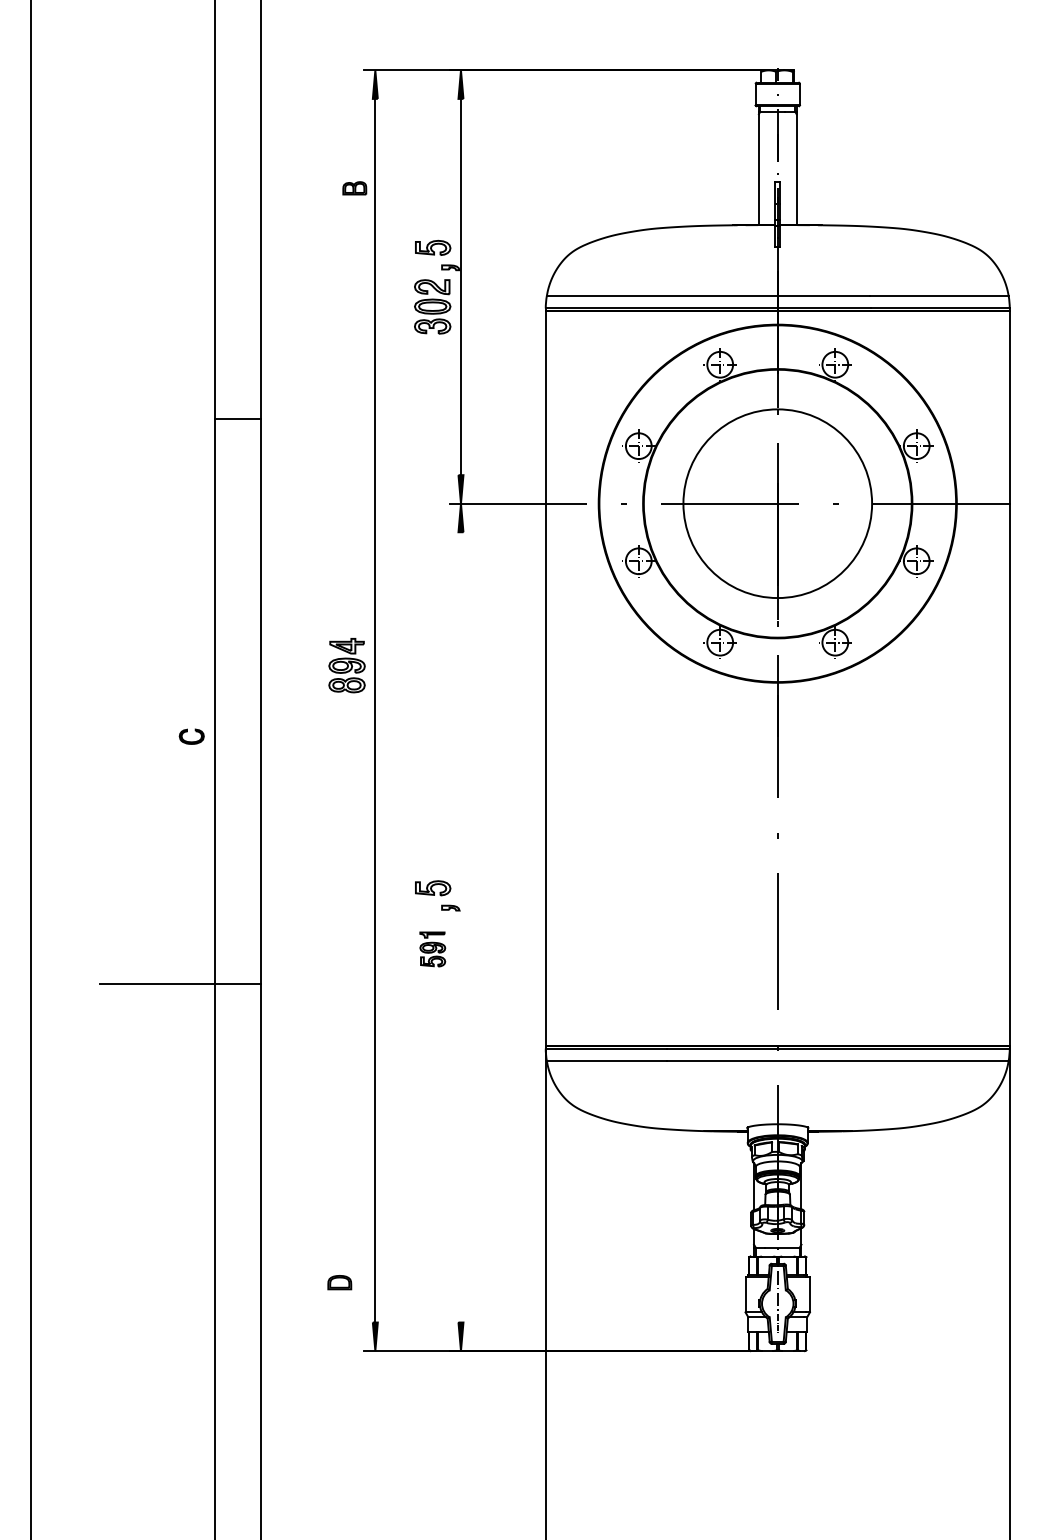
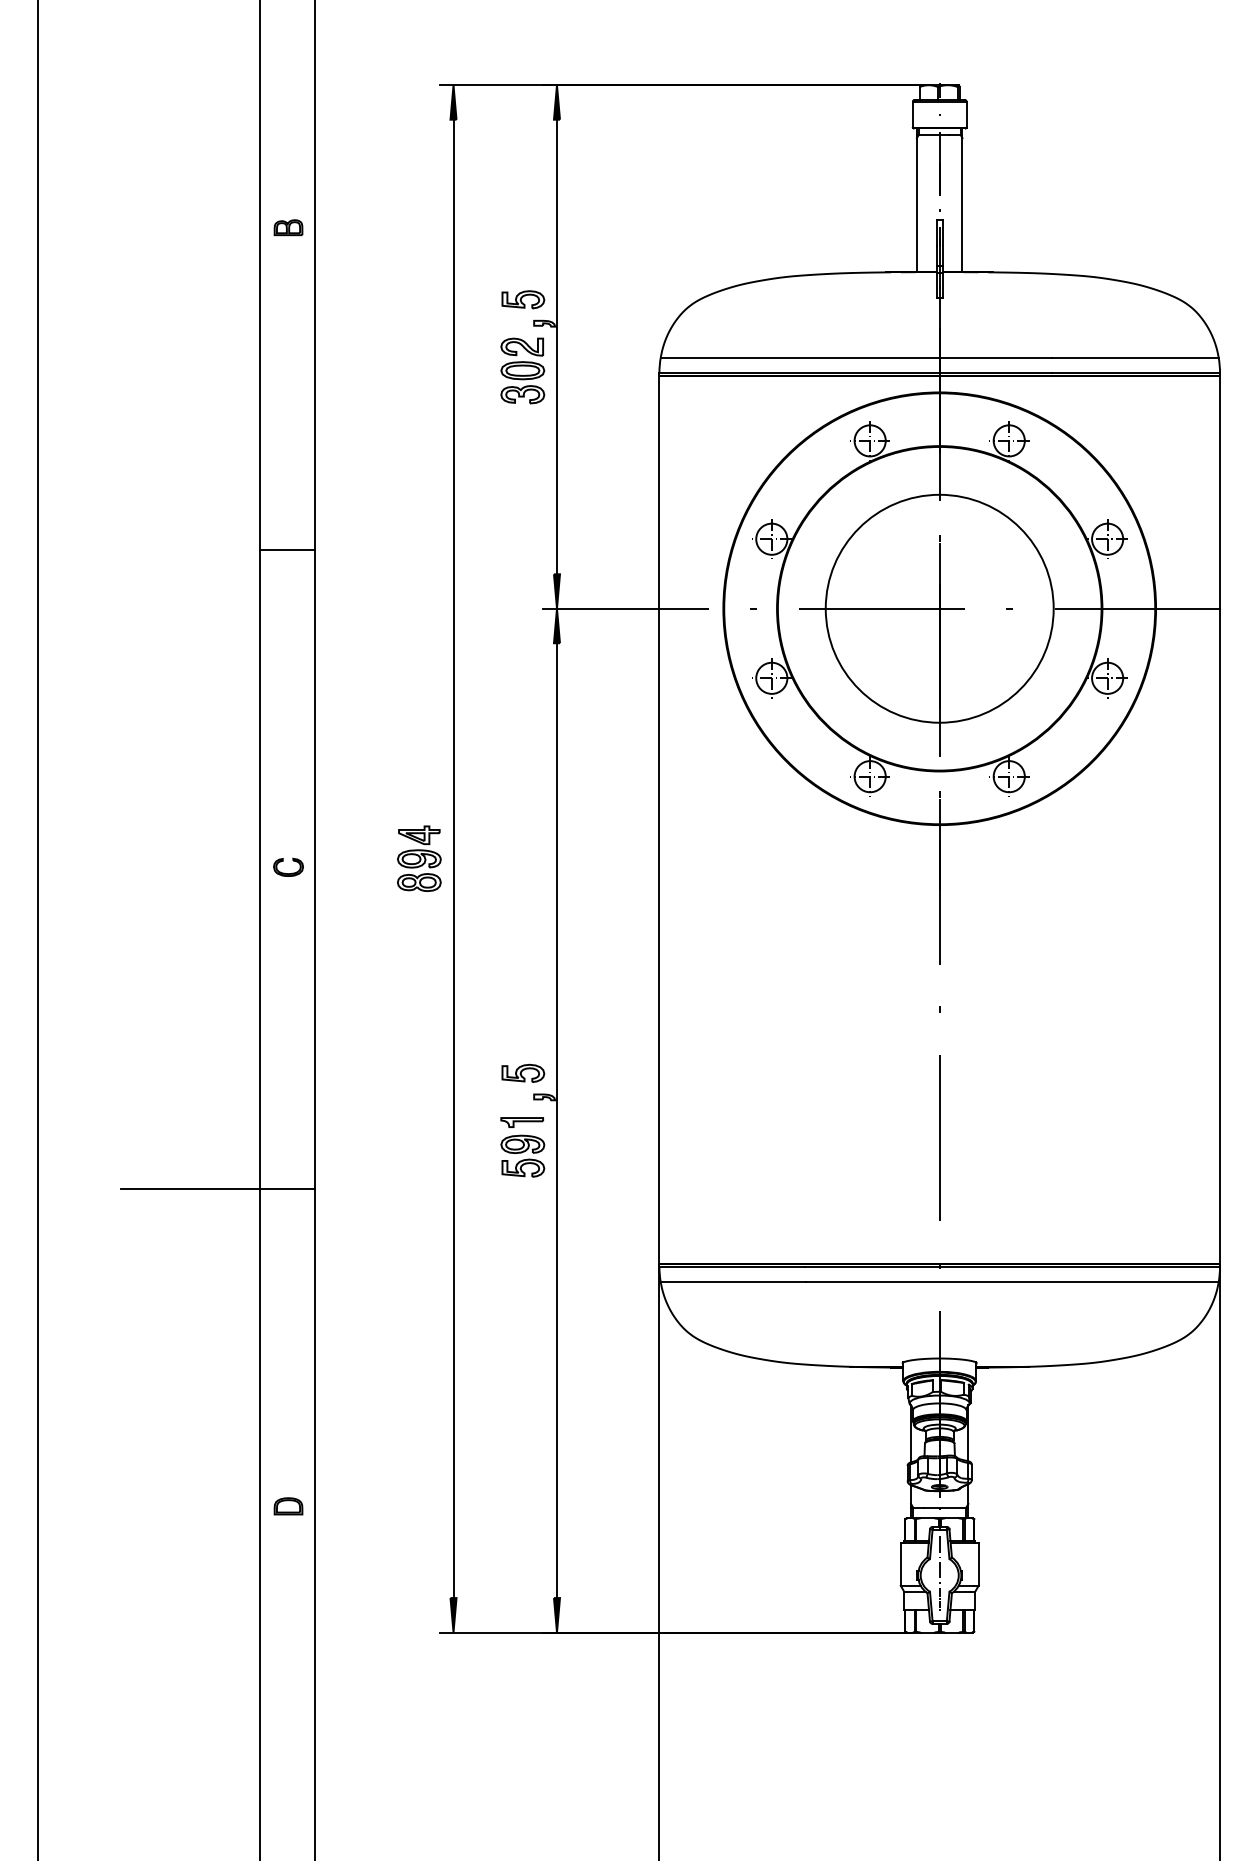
part: (354, 188) -> (288, 227), moved
line: (237, 419) -> (286, 550), moved
part: (346, 665) -> (418, 858), moved
part: (191, 736) -> (288, 867), moved
line: (460, 927) -> (556, 1120), added
part: (432, 949) -> (522, 1147), size x1.43
part: (339, 1282) -> (288, 1506), moved

